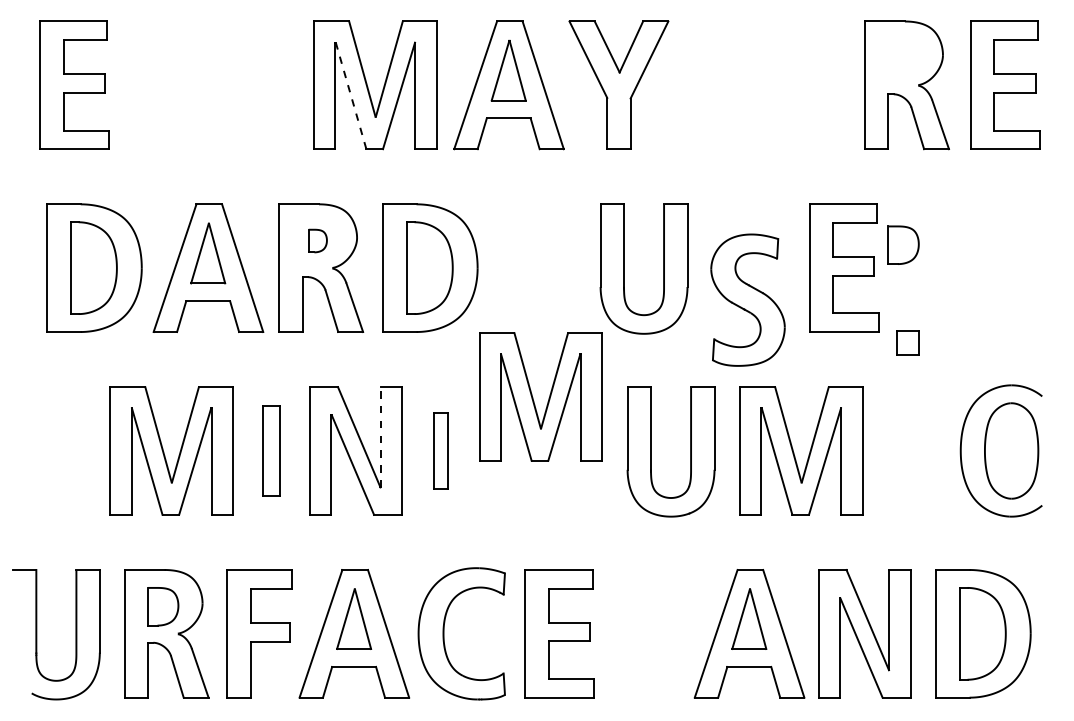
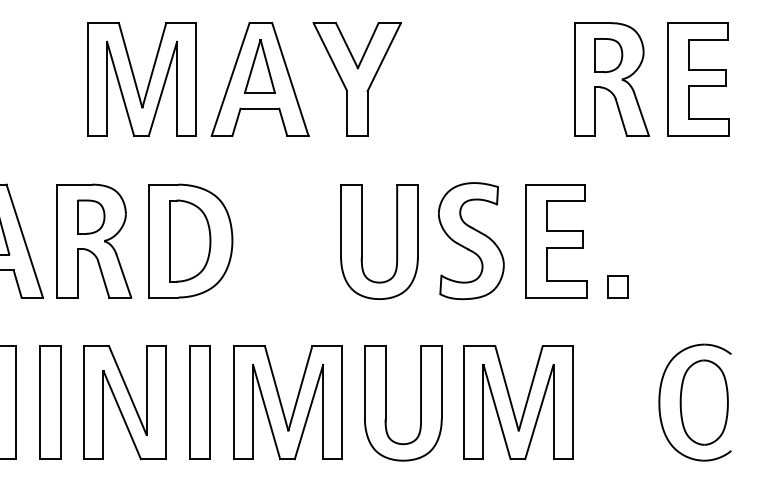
line: (350, 95) -> (120, 88), dashed -> solid
part: (317, 240) -> (90, 216), size x1.67
part: (903, 244) -> (608, 54), moved
part: (747, 299) -> (470, 240), moved
part: (907, 342) -> (617, 286), moved
part: (533, 397) -> (281, 403), moved
line: (380, 436) -> (146, 389), dashed -> solid
part: (271, 450) -> (50, 402), size x1.43
part: (440, 450) -> (199, 402), size x1.67

